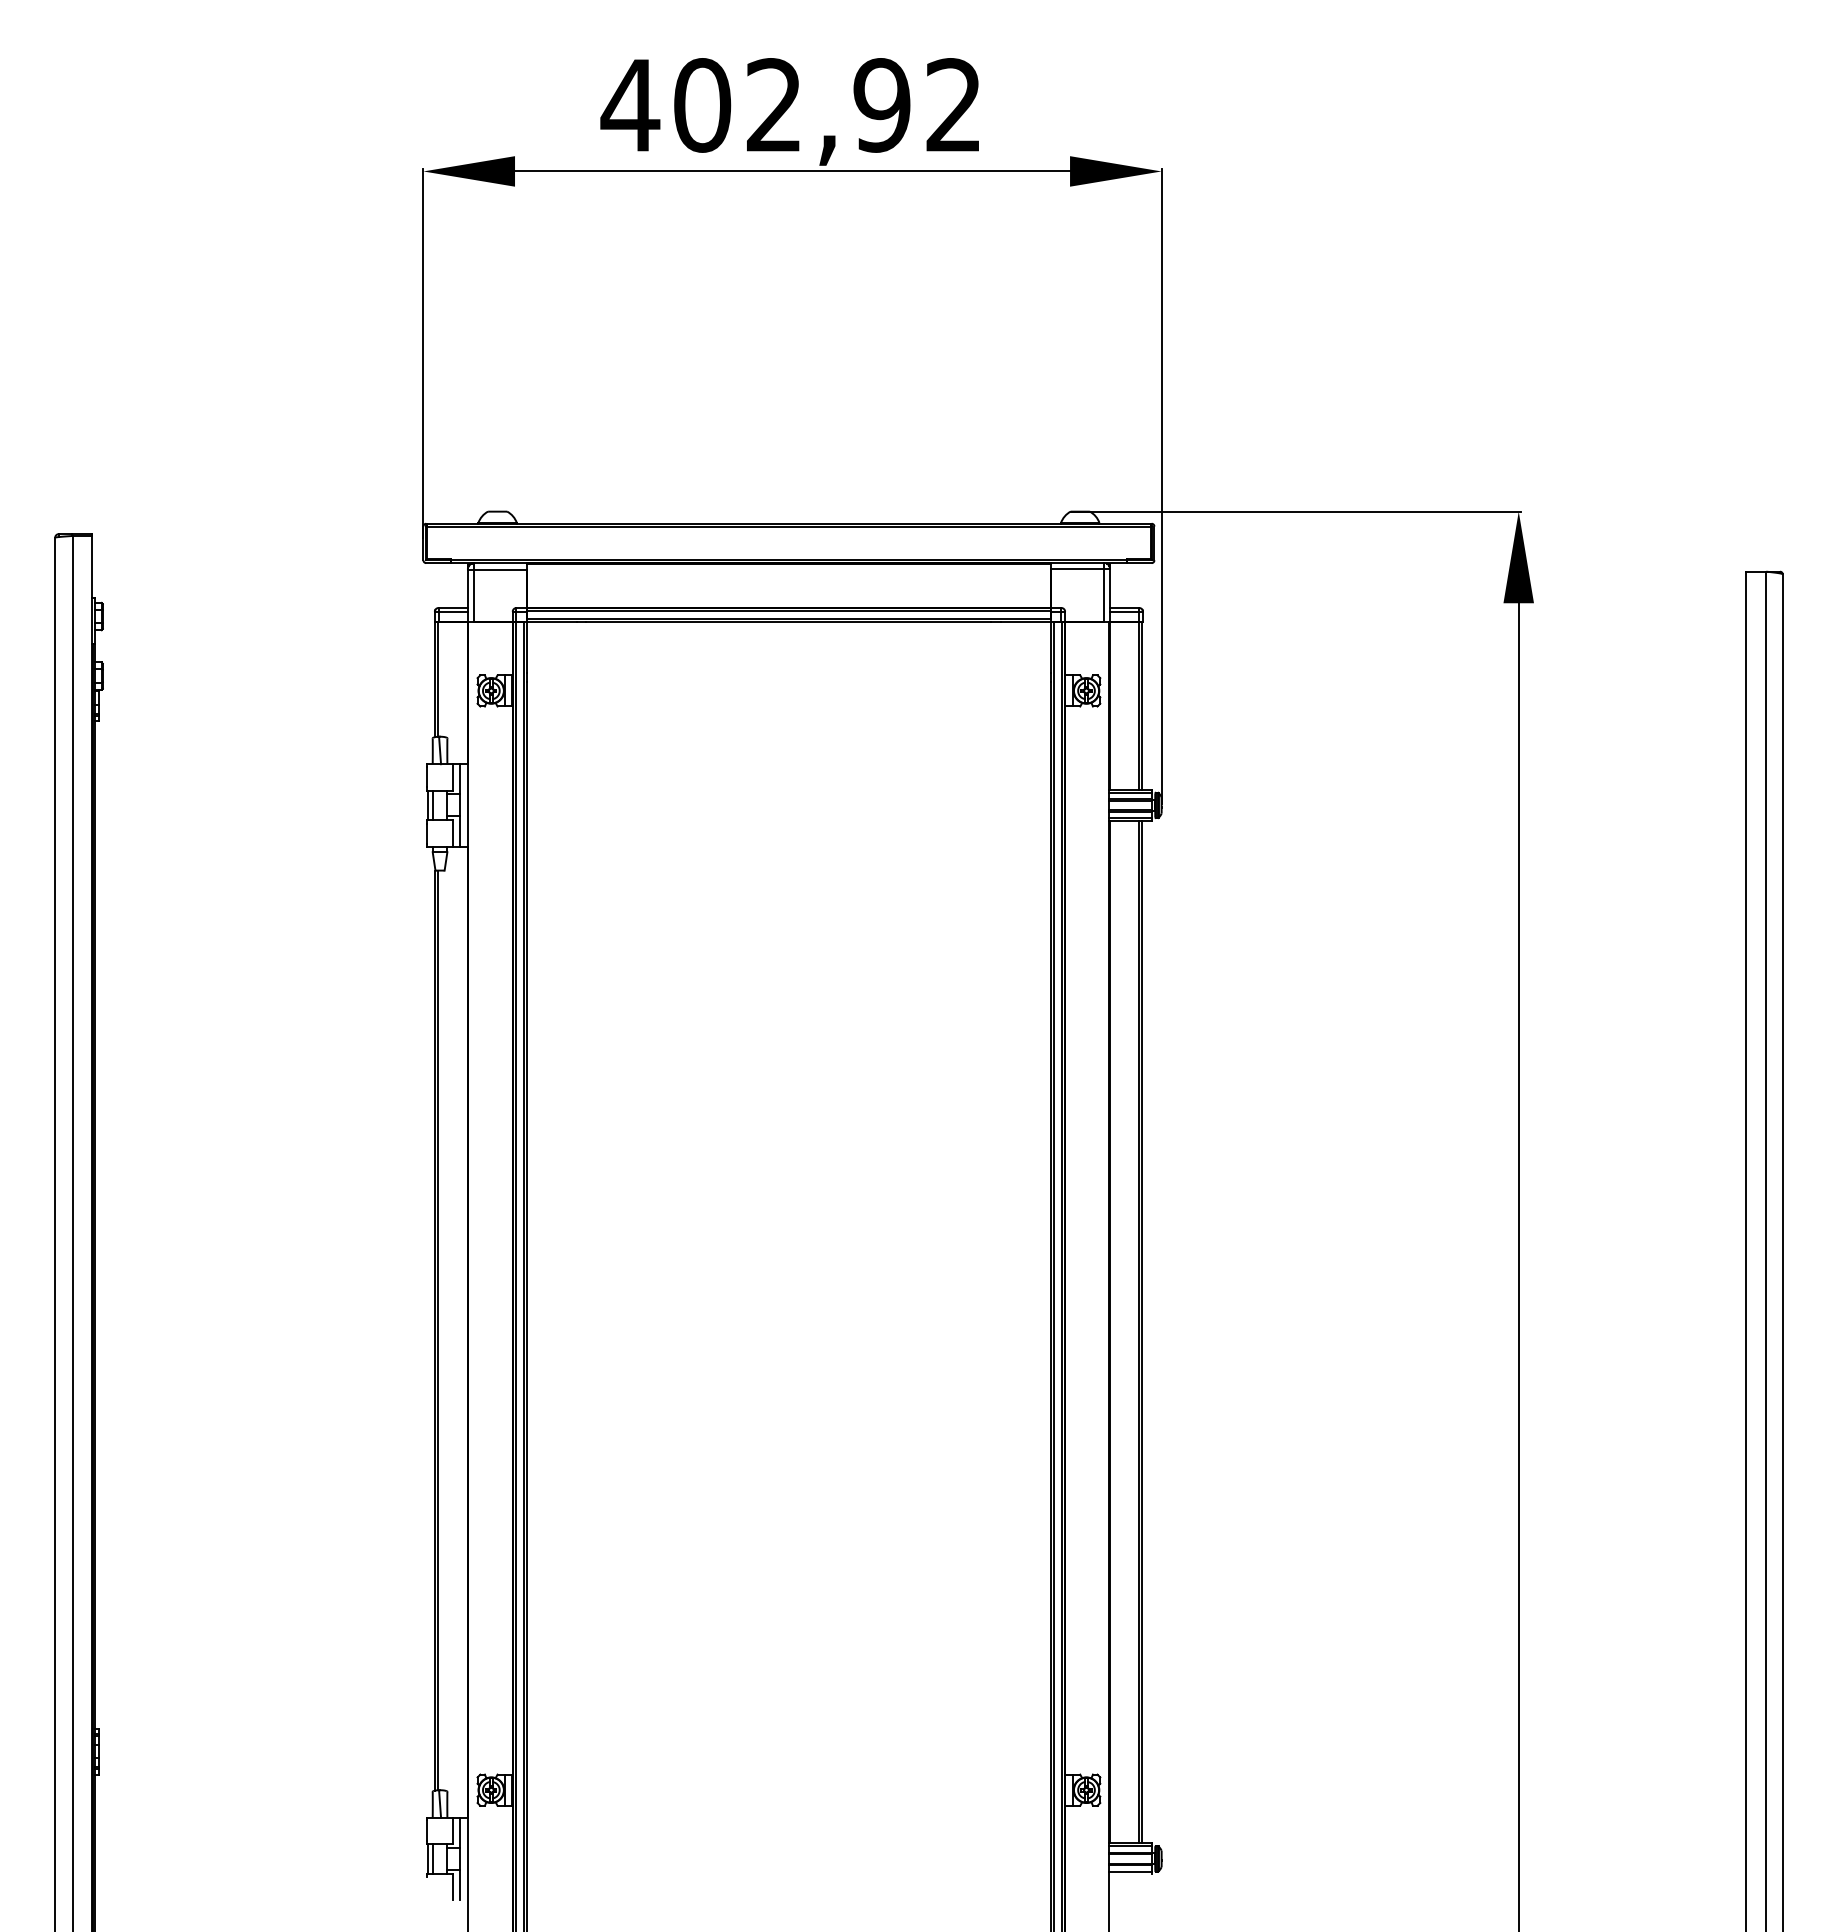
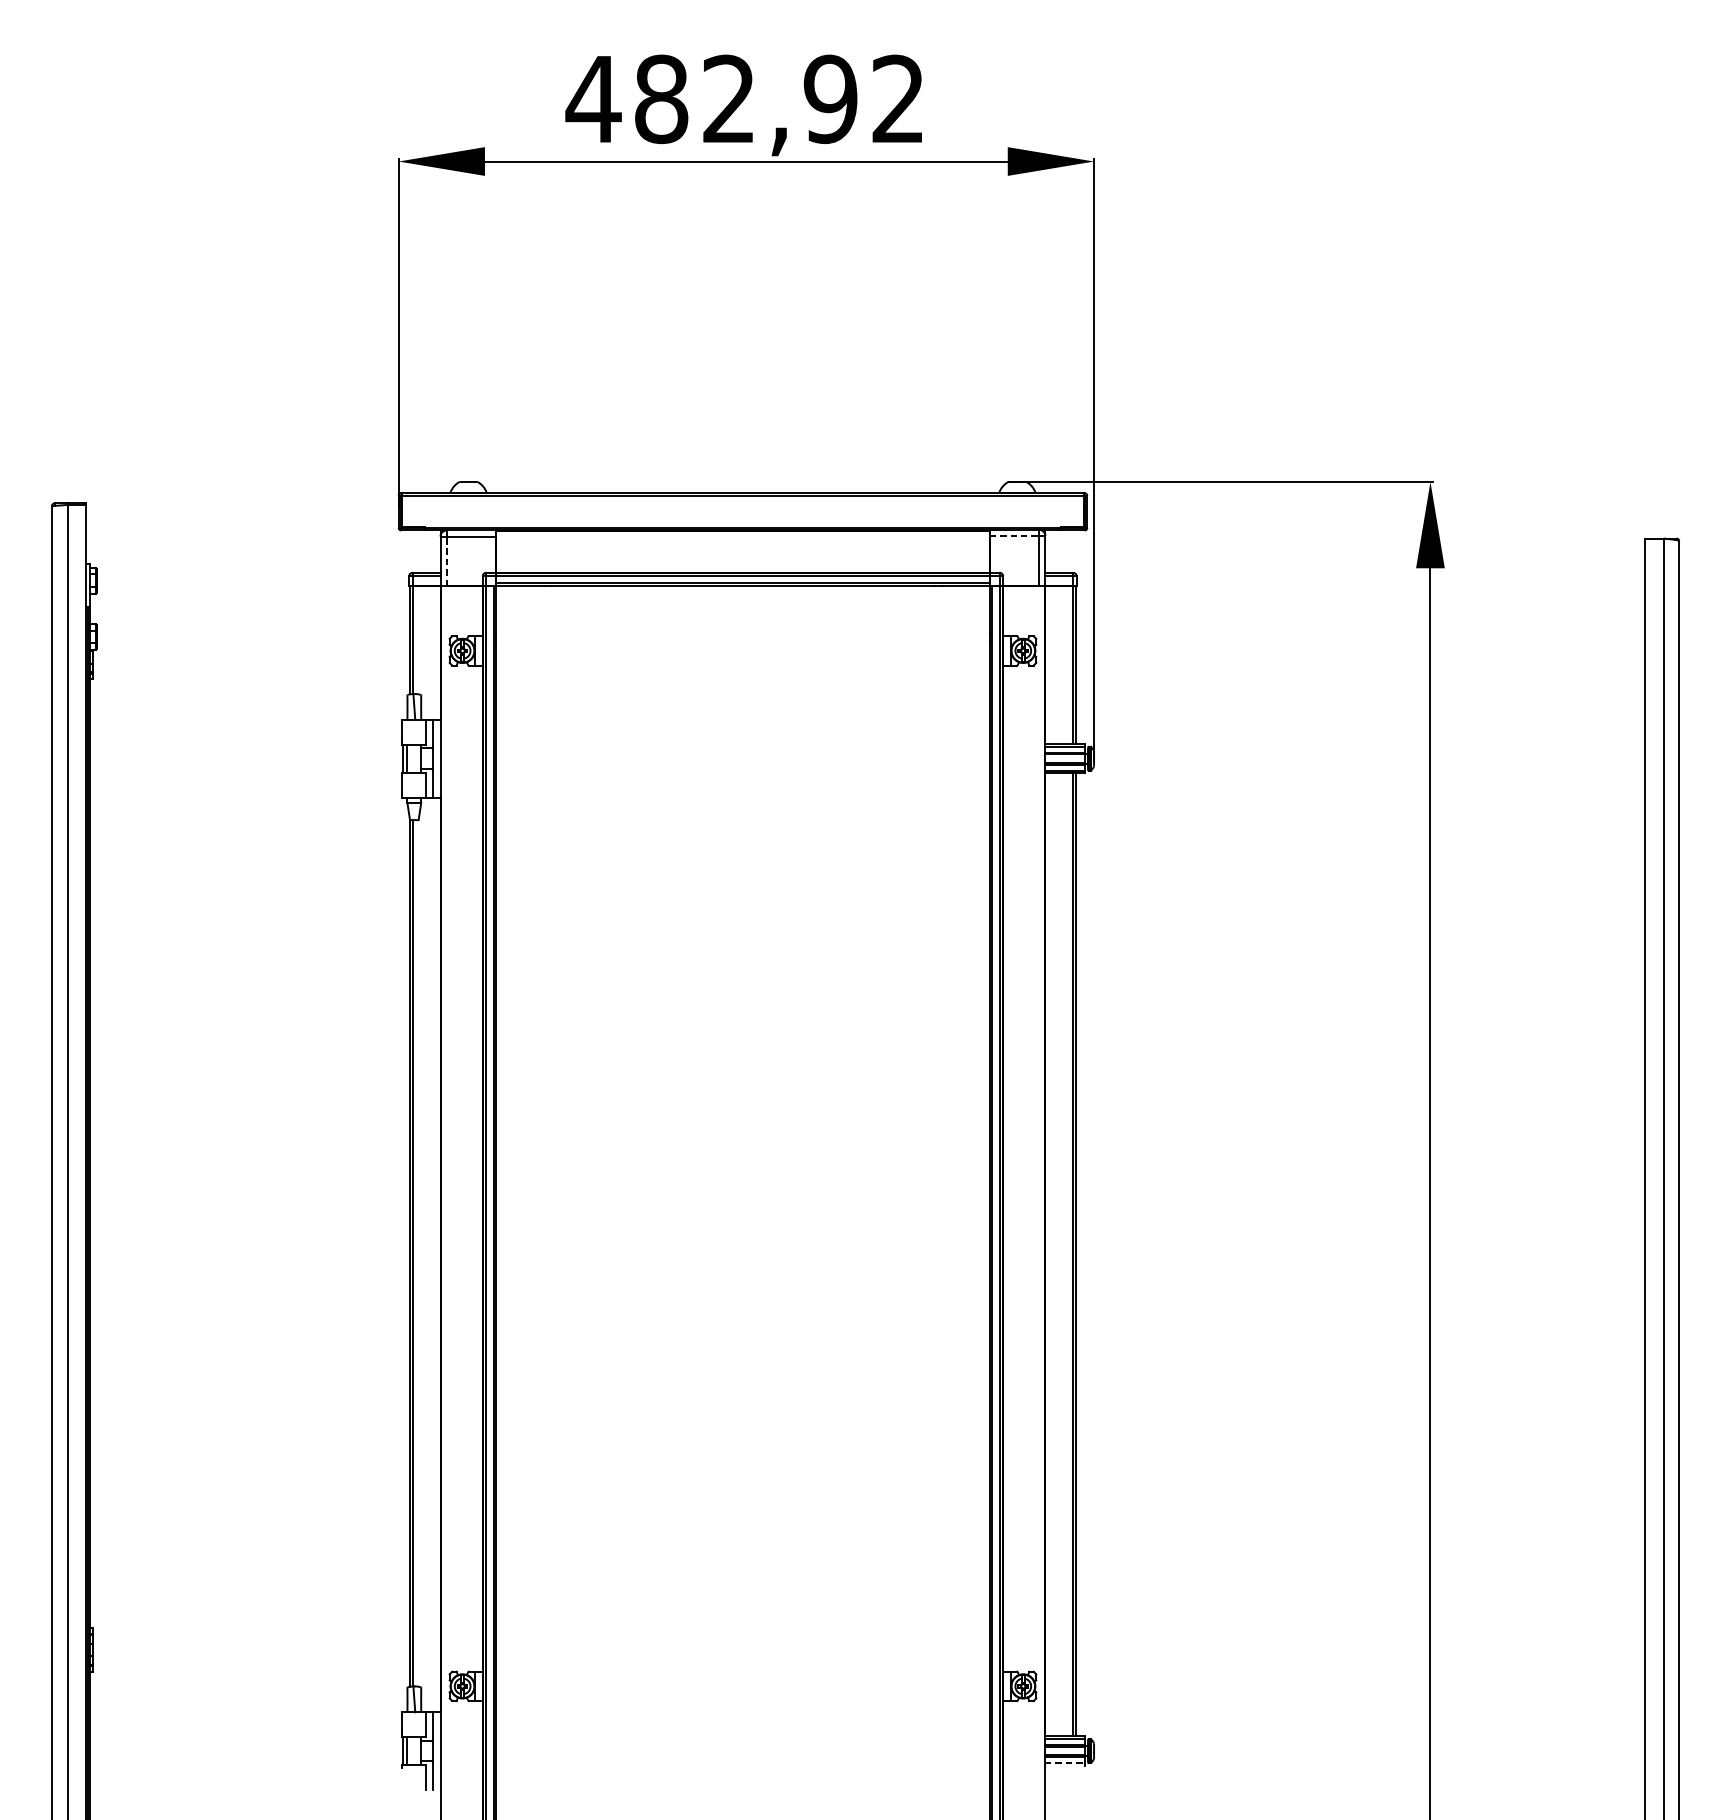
text: (702, 105) -> (661, 99), 402,92 -> 482,92
line: (1077, 569) -> (1014, 536), solid -> dashed
line: (474, 595) -> (446, 560), solid -> dashed
line: (1130, 1871) -> (1064, 1762), solid -> dashed

